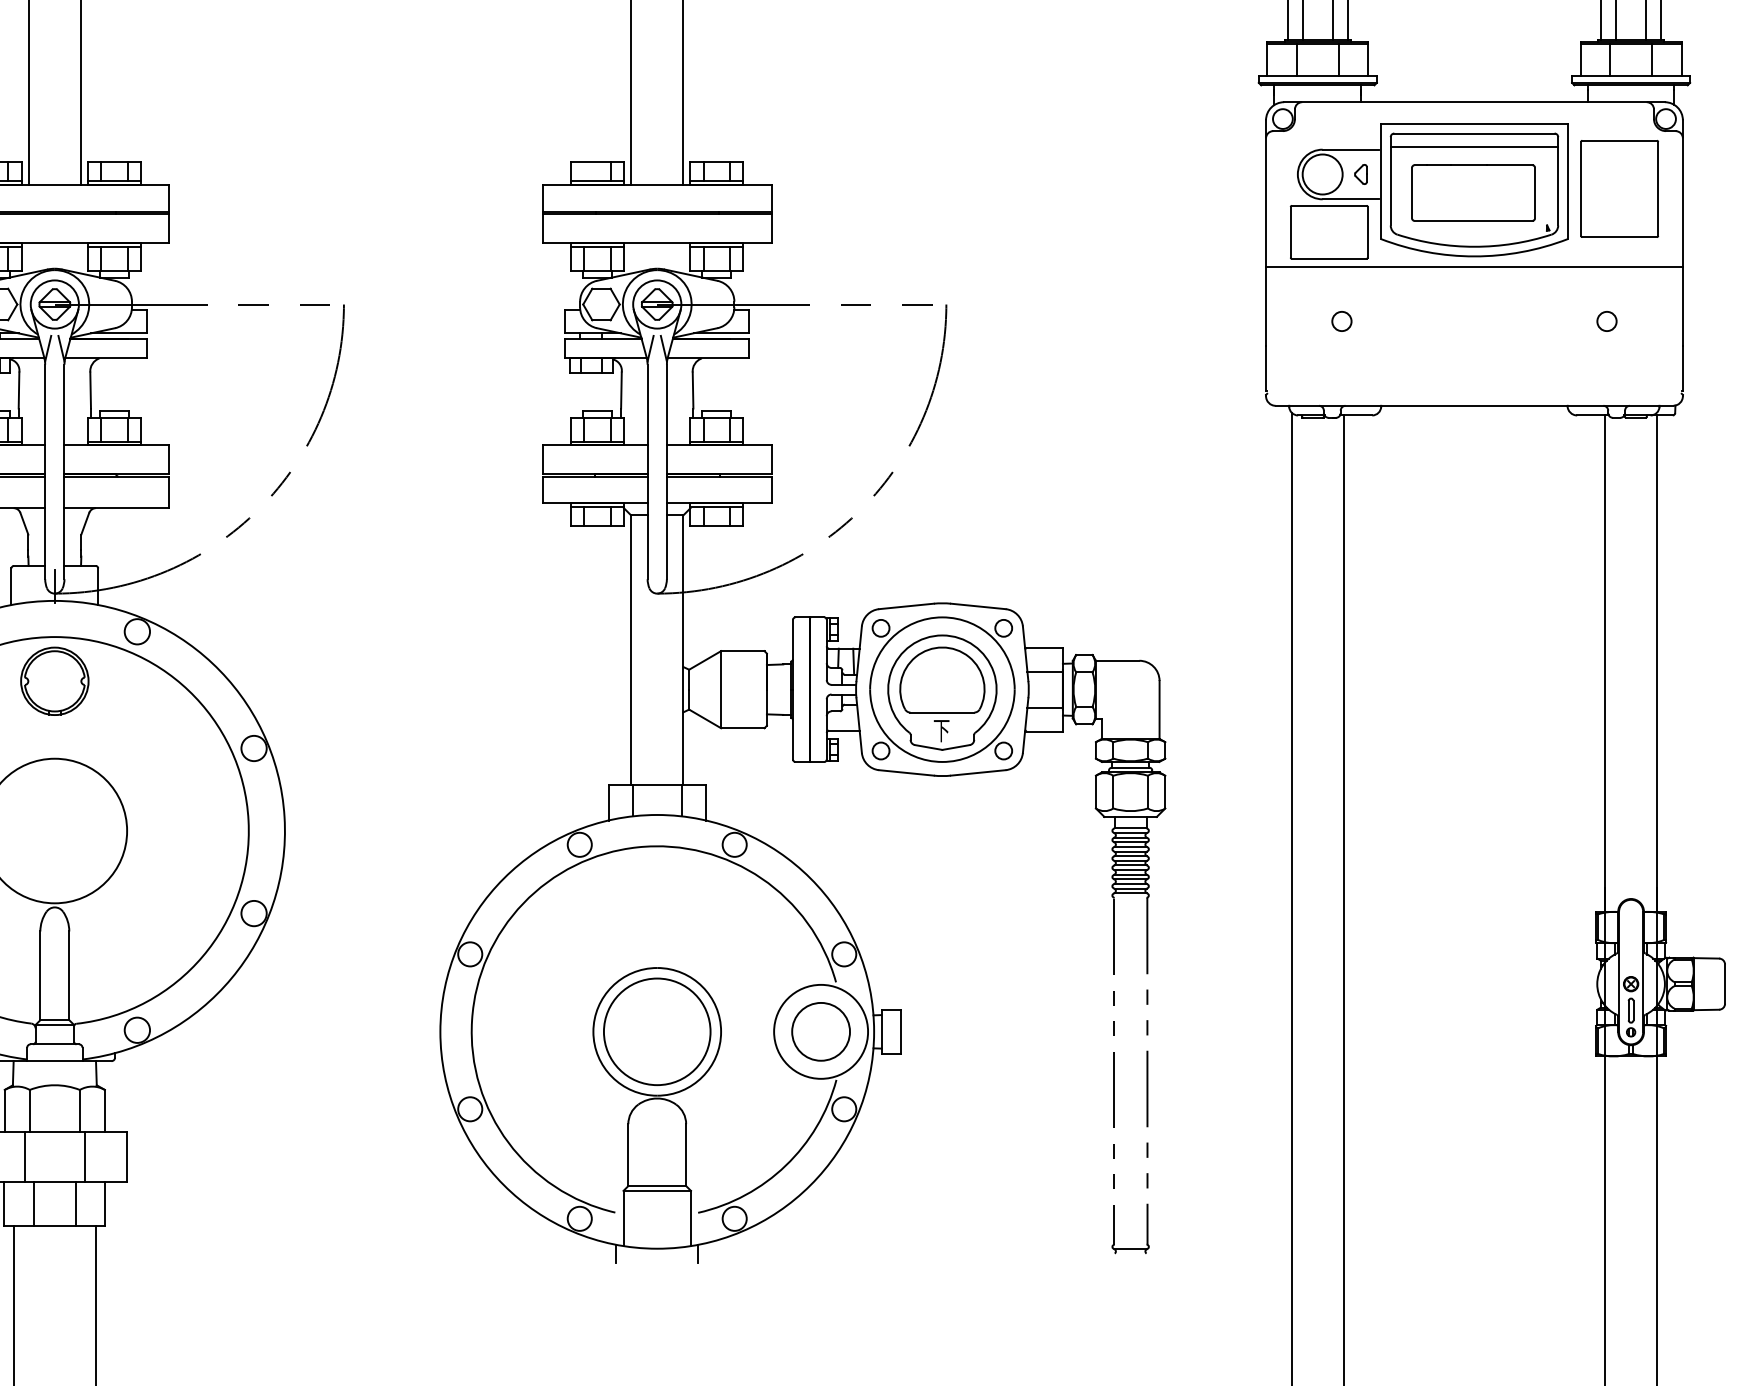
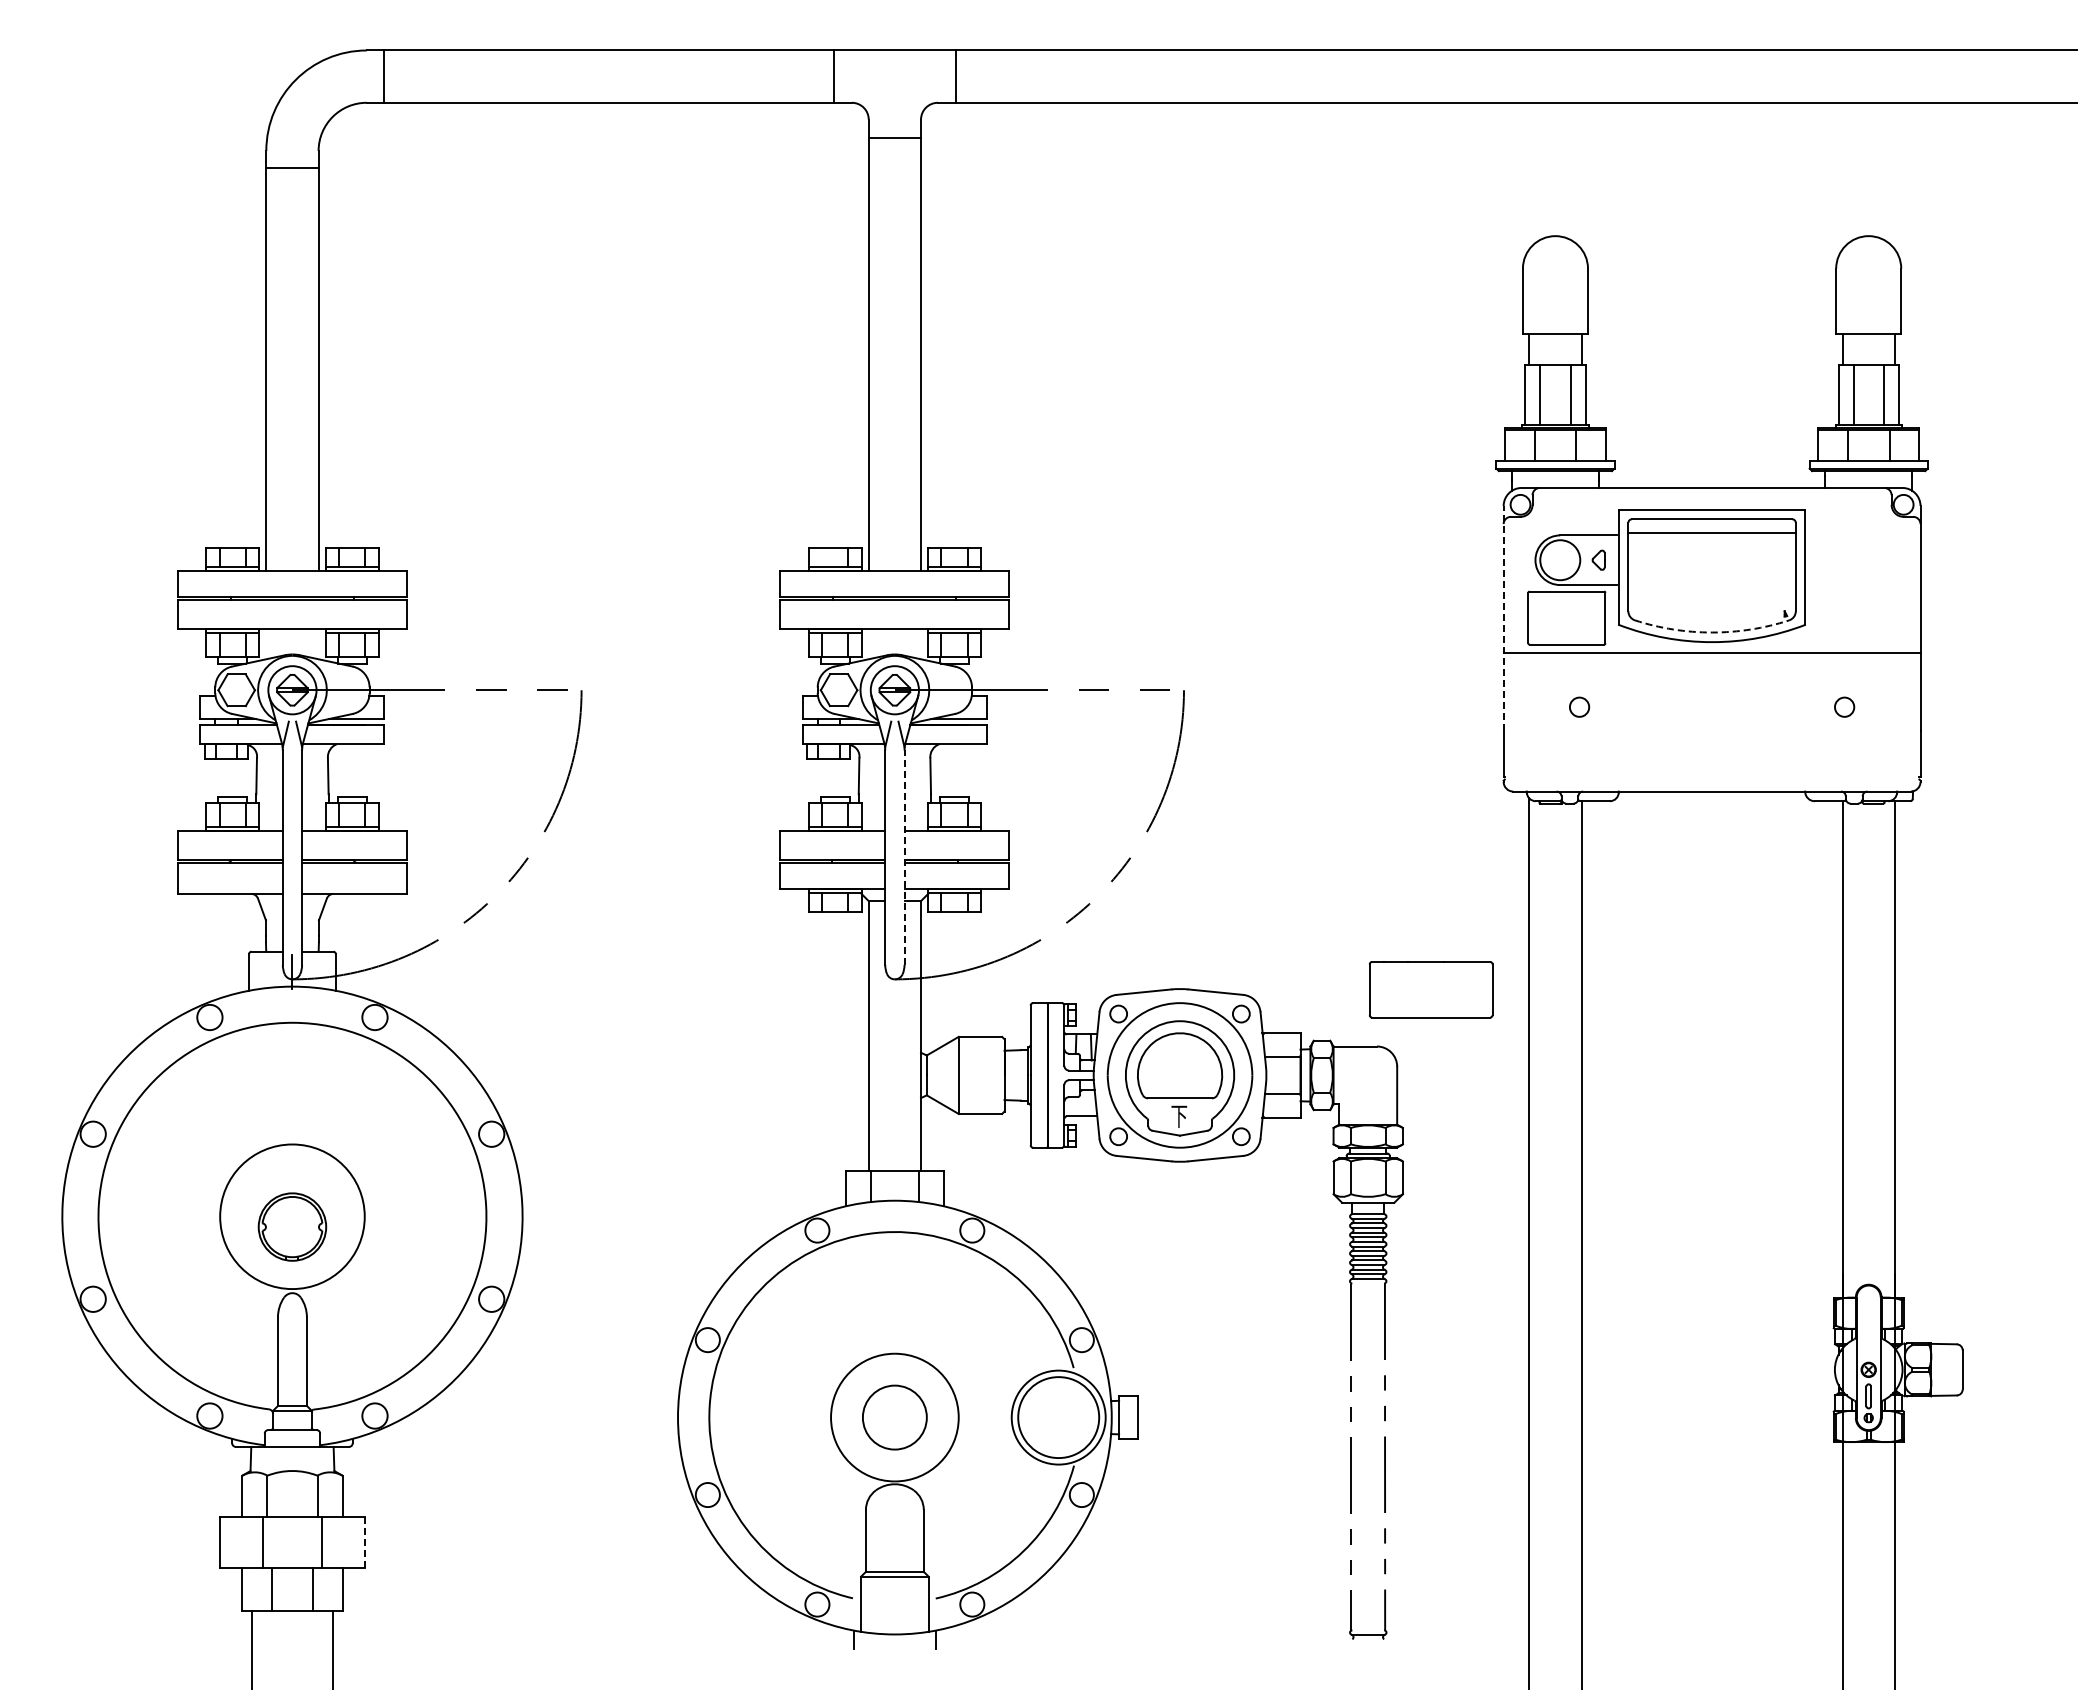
part: (1619, 188) -> (1857, 574), removed
part: (1472, 192) -> (1430, 989), moved
line: (1265, 232) -> (1503, 618), solid -> dashed
arc: (1474, 246) -> (1712, 632), solid -> dashed
line: (666, 471) -> (904, 857), solid -> dashed
part: (54, 680) -> (292, 1226), moved
circle: (656, 1031) -> (894, 1417), size x0.6
circle: (820, 1031) -> (1058, 1417), size x1.4
line: (126, 1157) -> (364, 1543), solid -> dashed

